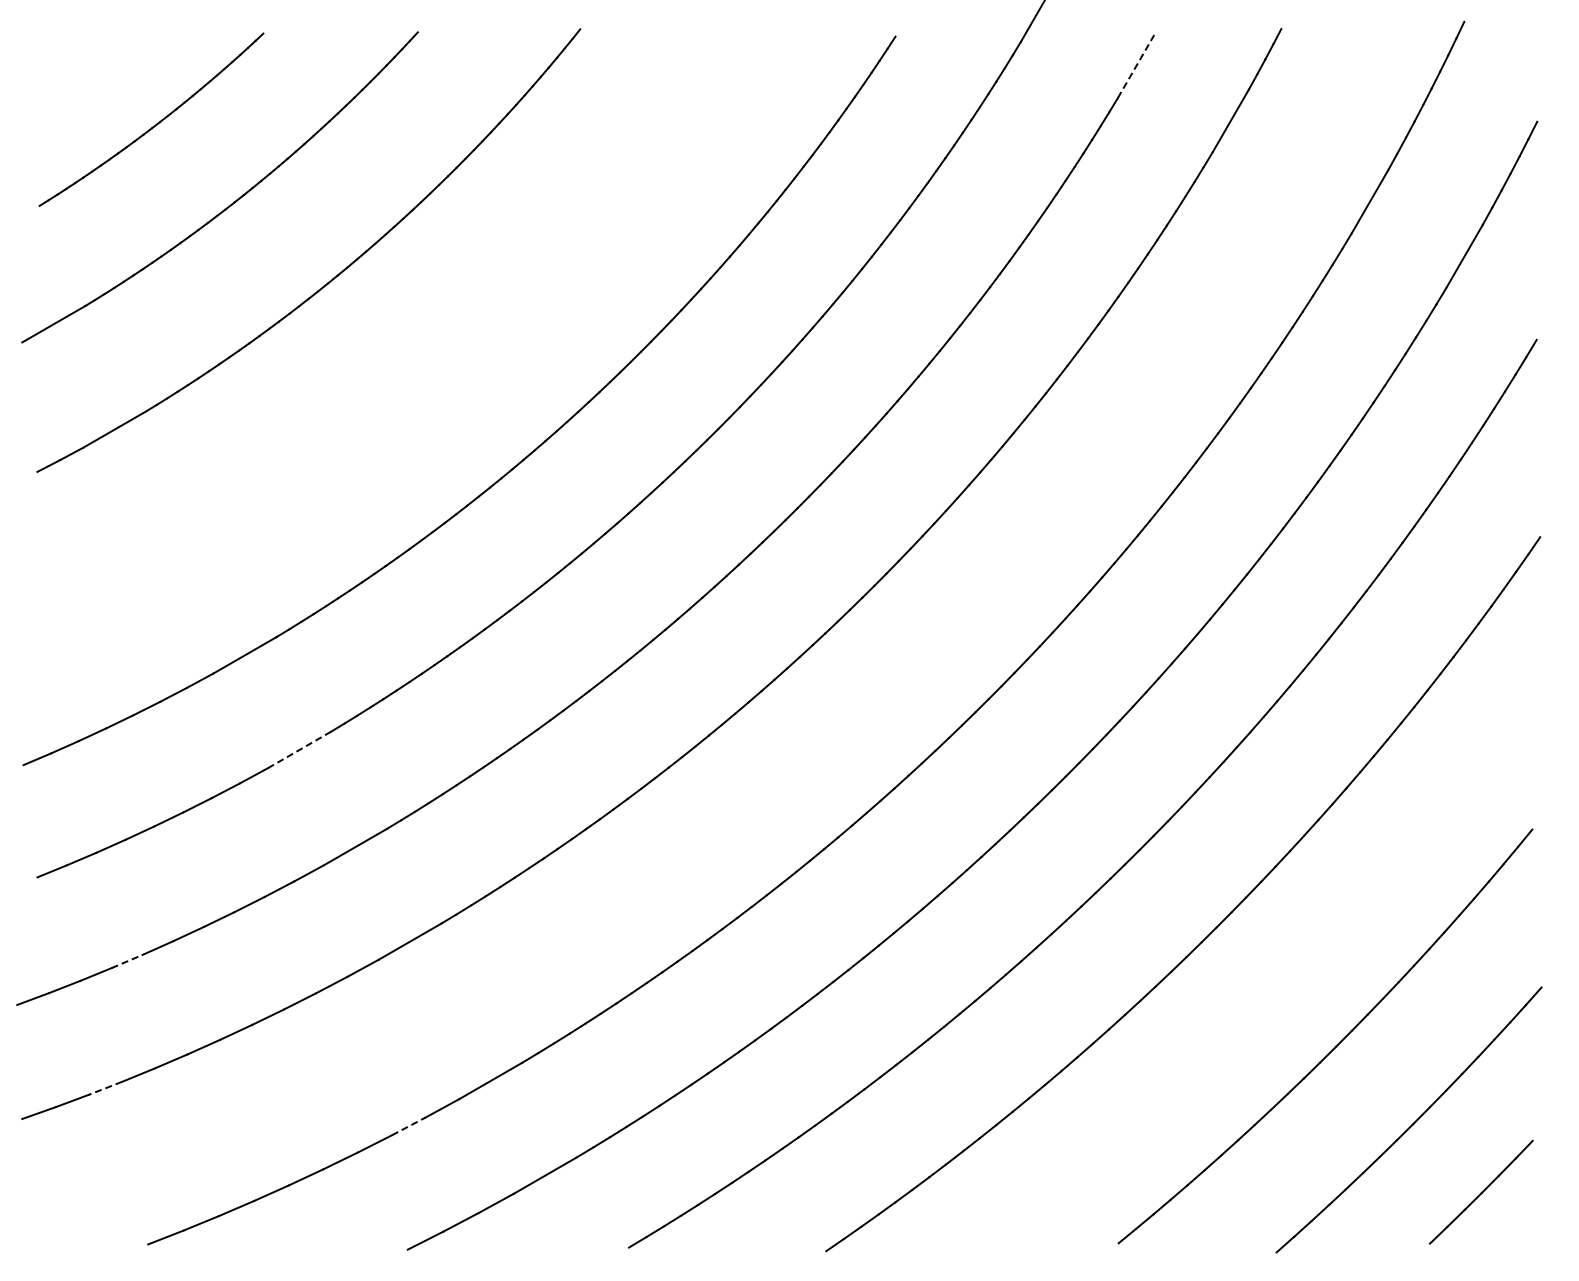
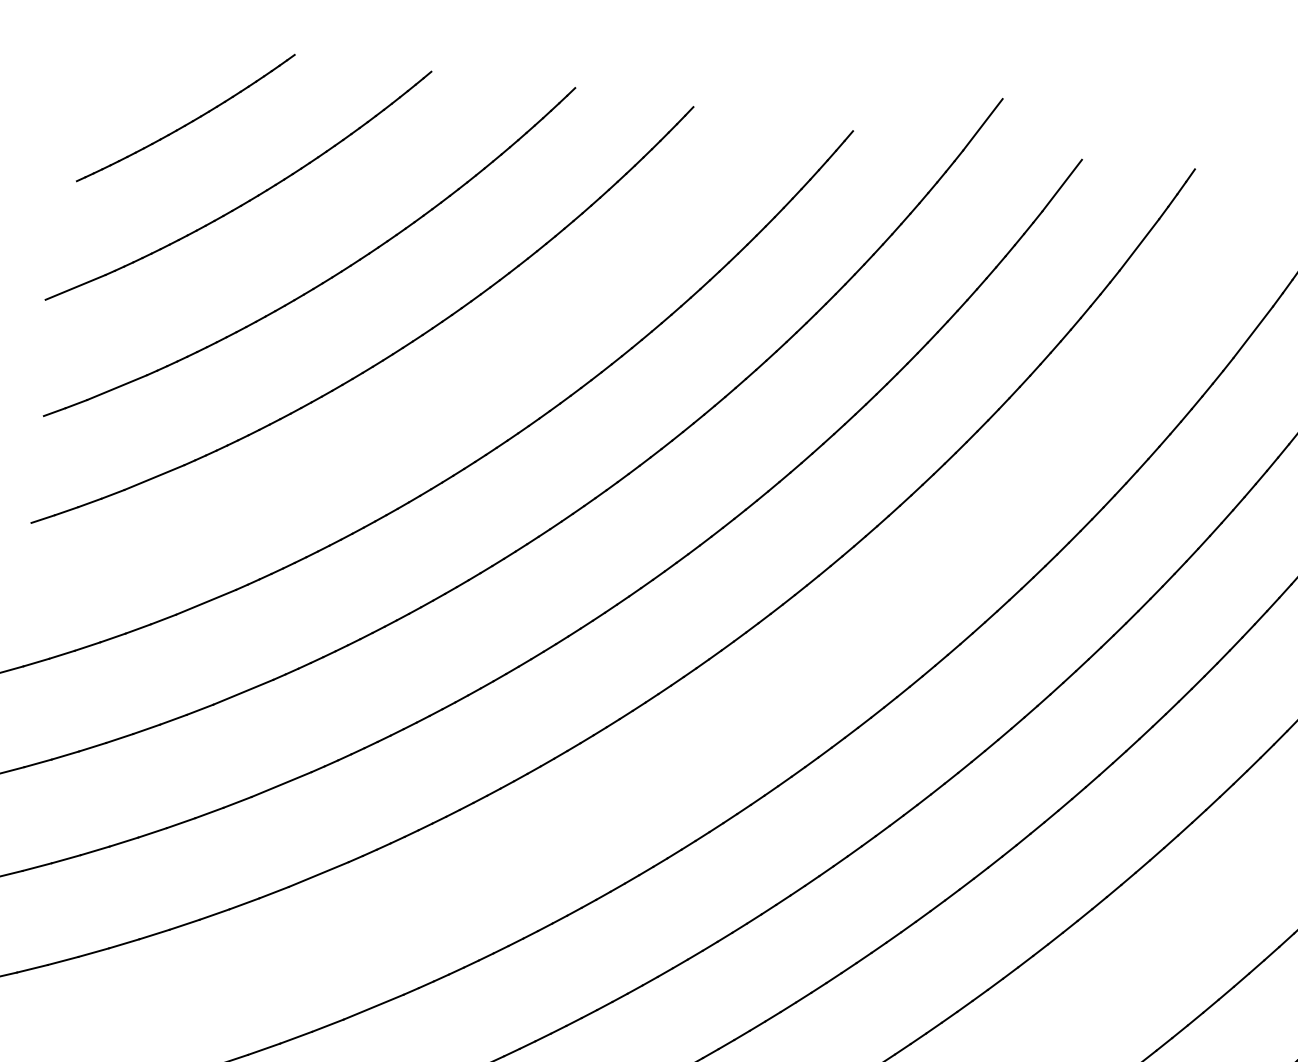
line: (1136, 66) -> (1062, 185), dashed -> solid
part: (410, 355) -> (387, 356), added
line: (299, 750) -> (243, 692), dashed -> solid
line: (127, 961) -> (66, 859), dashed -> solid
line: (105, 1088) -> (32, 968), dashed -> solid
line: (409, 1126) -> (296, 1037), dashed -> solid

